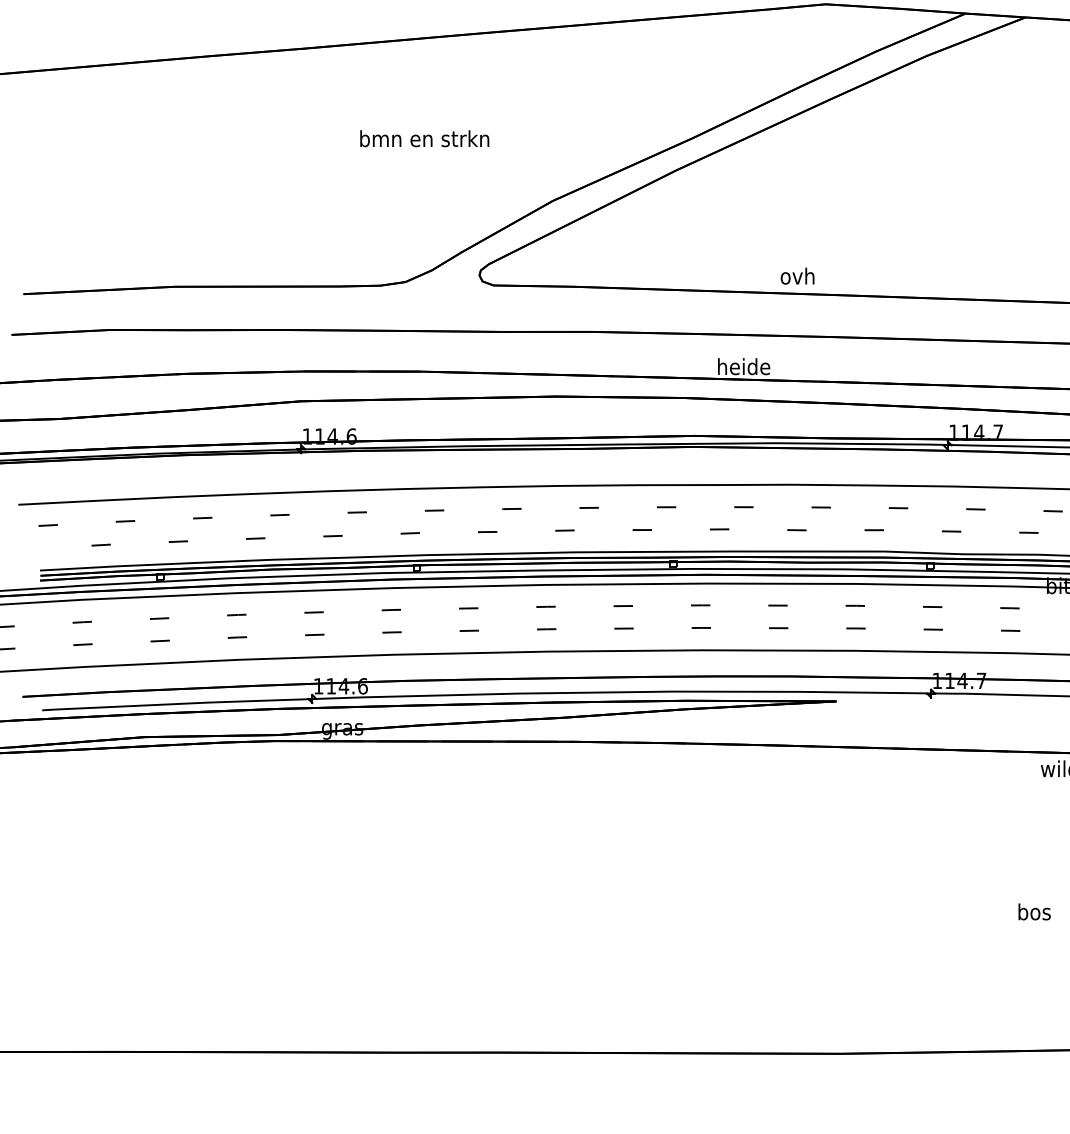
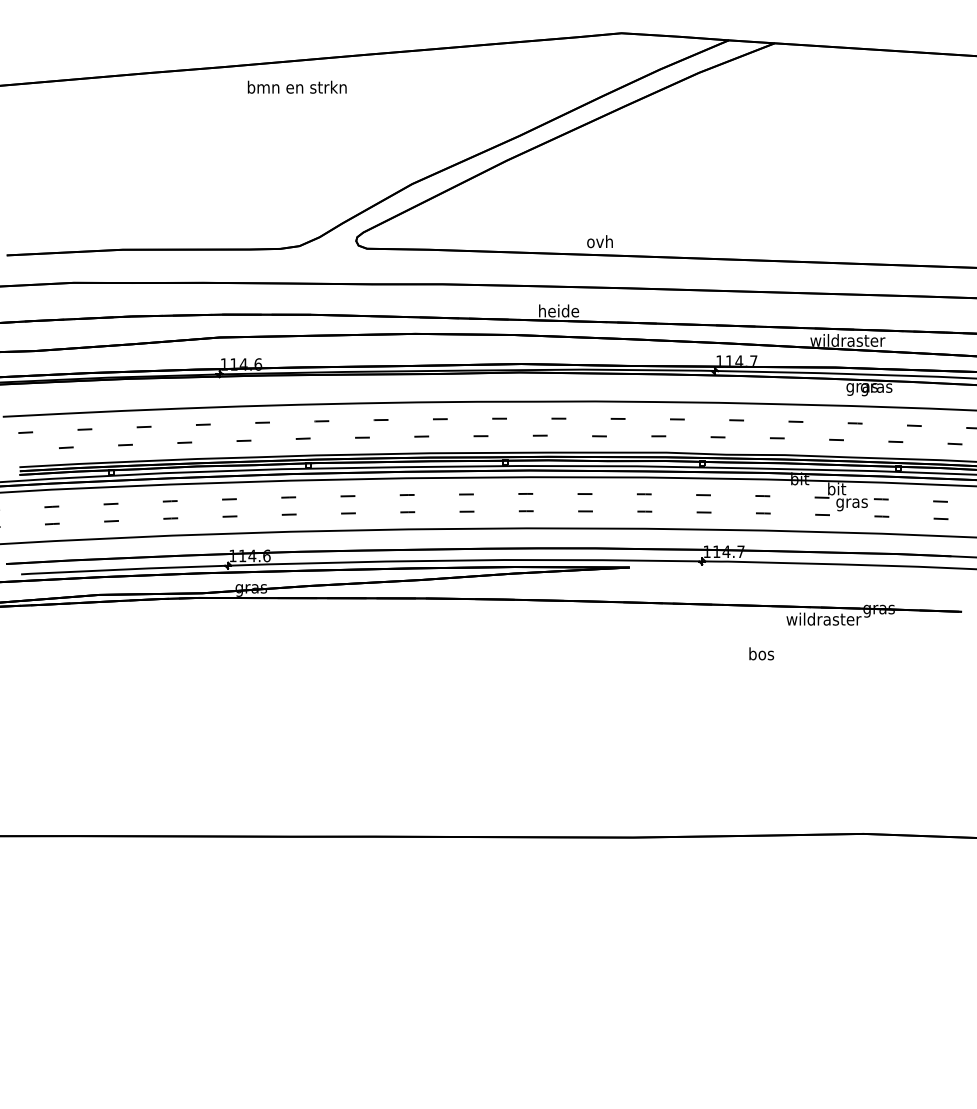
text: (423, 137) -> (296, 86), moved
text: (1034, 911) -> (761, 653), moved

